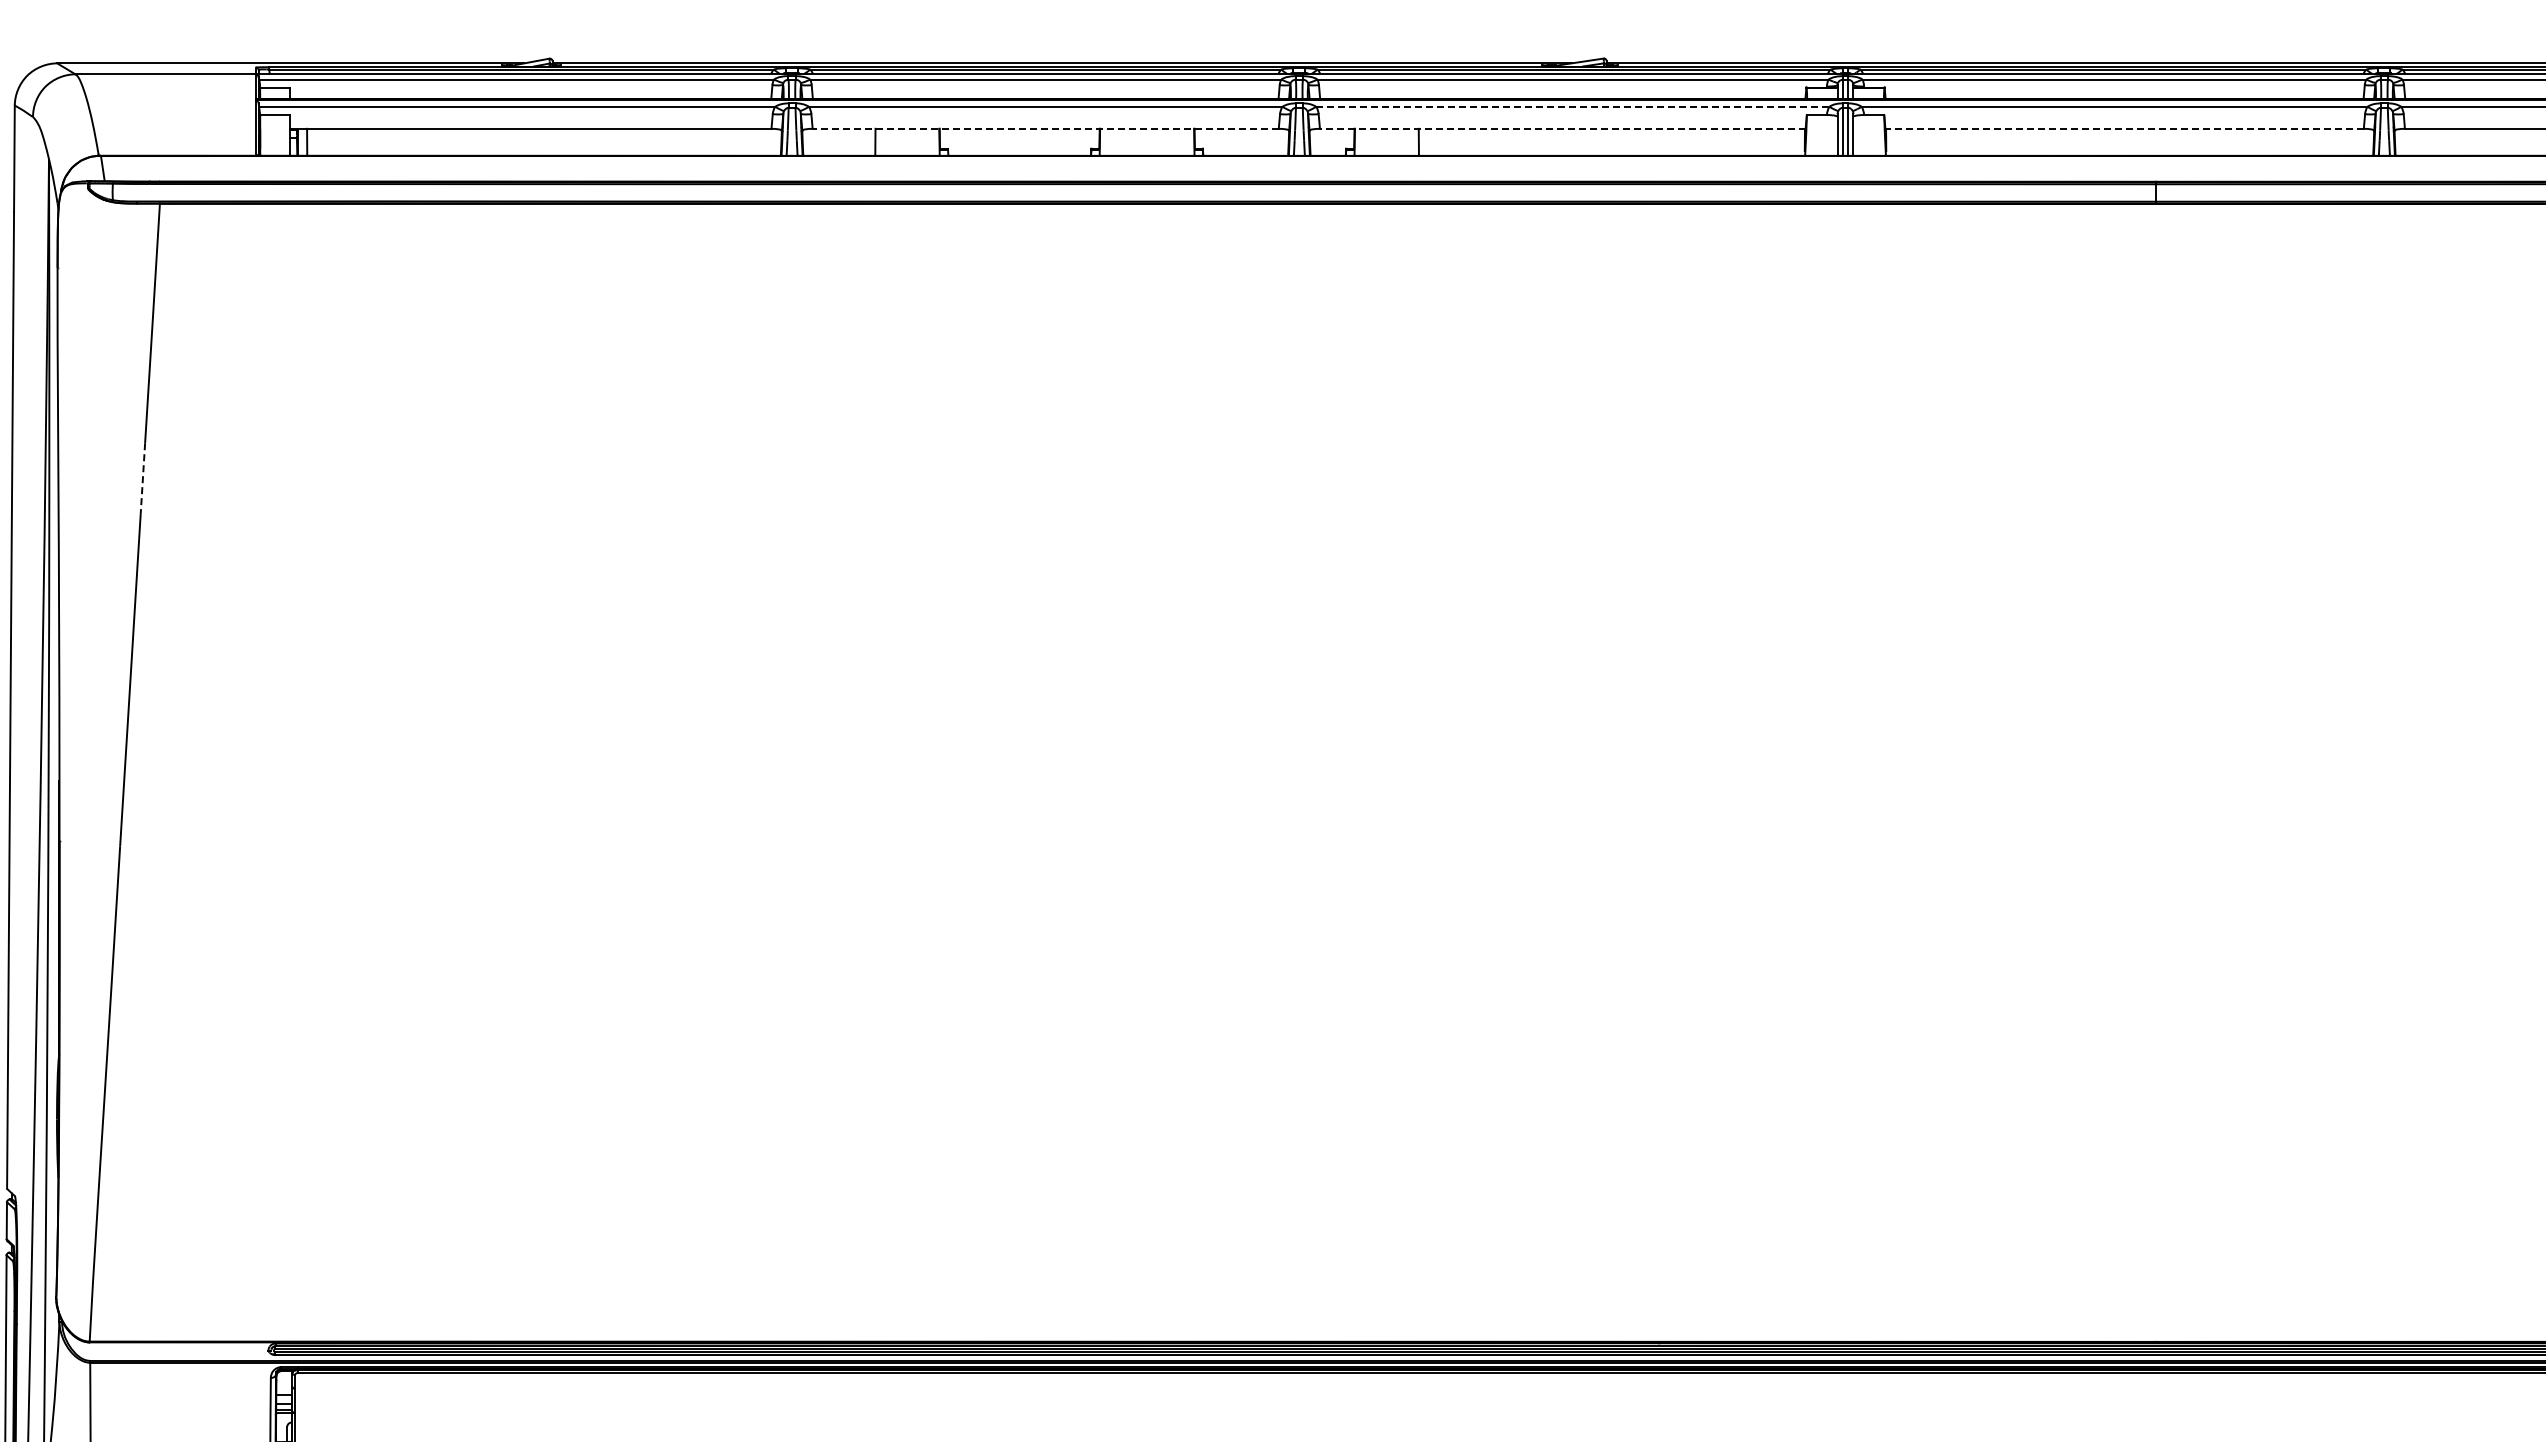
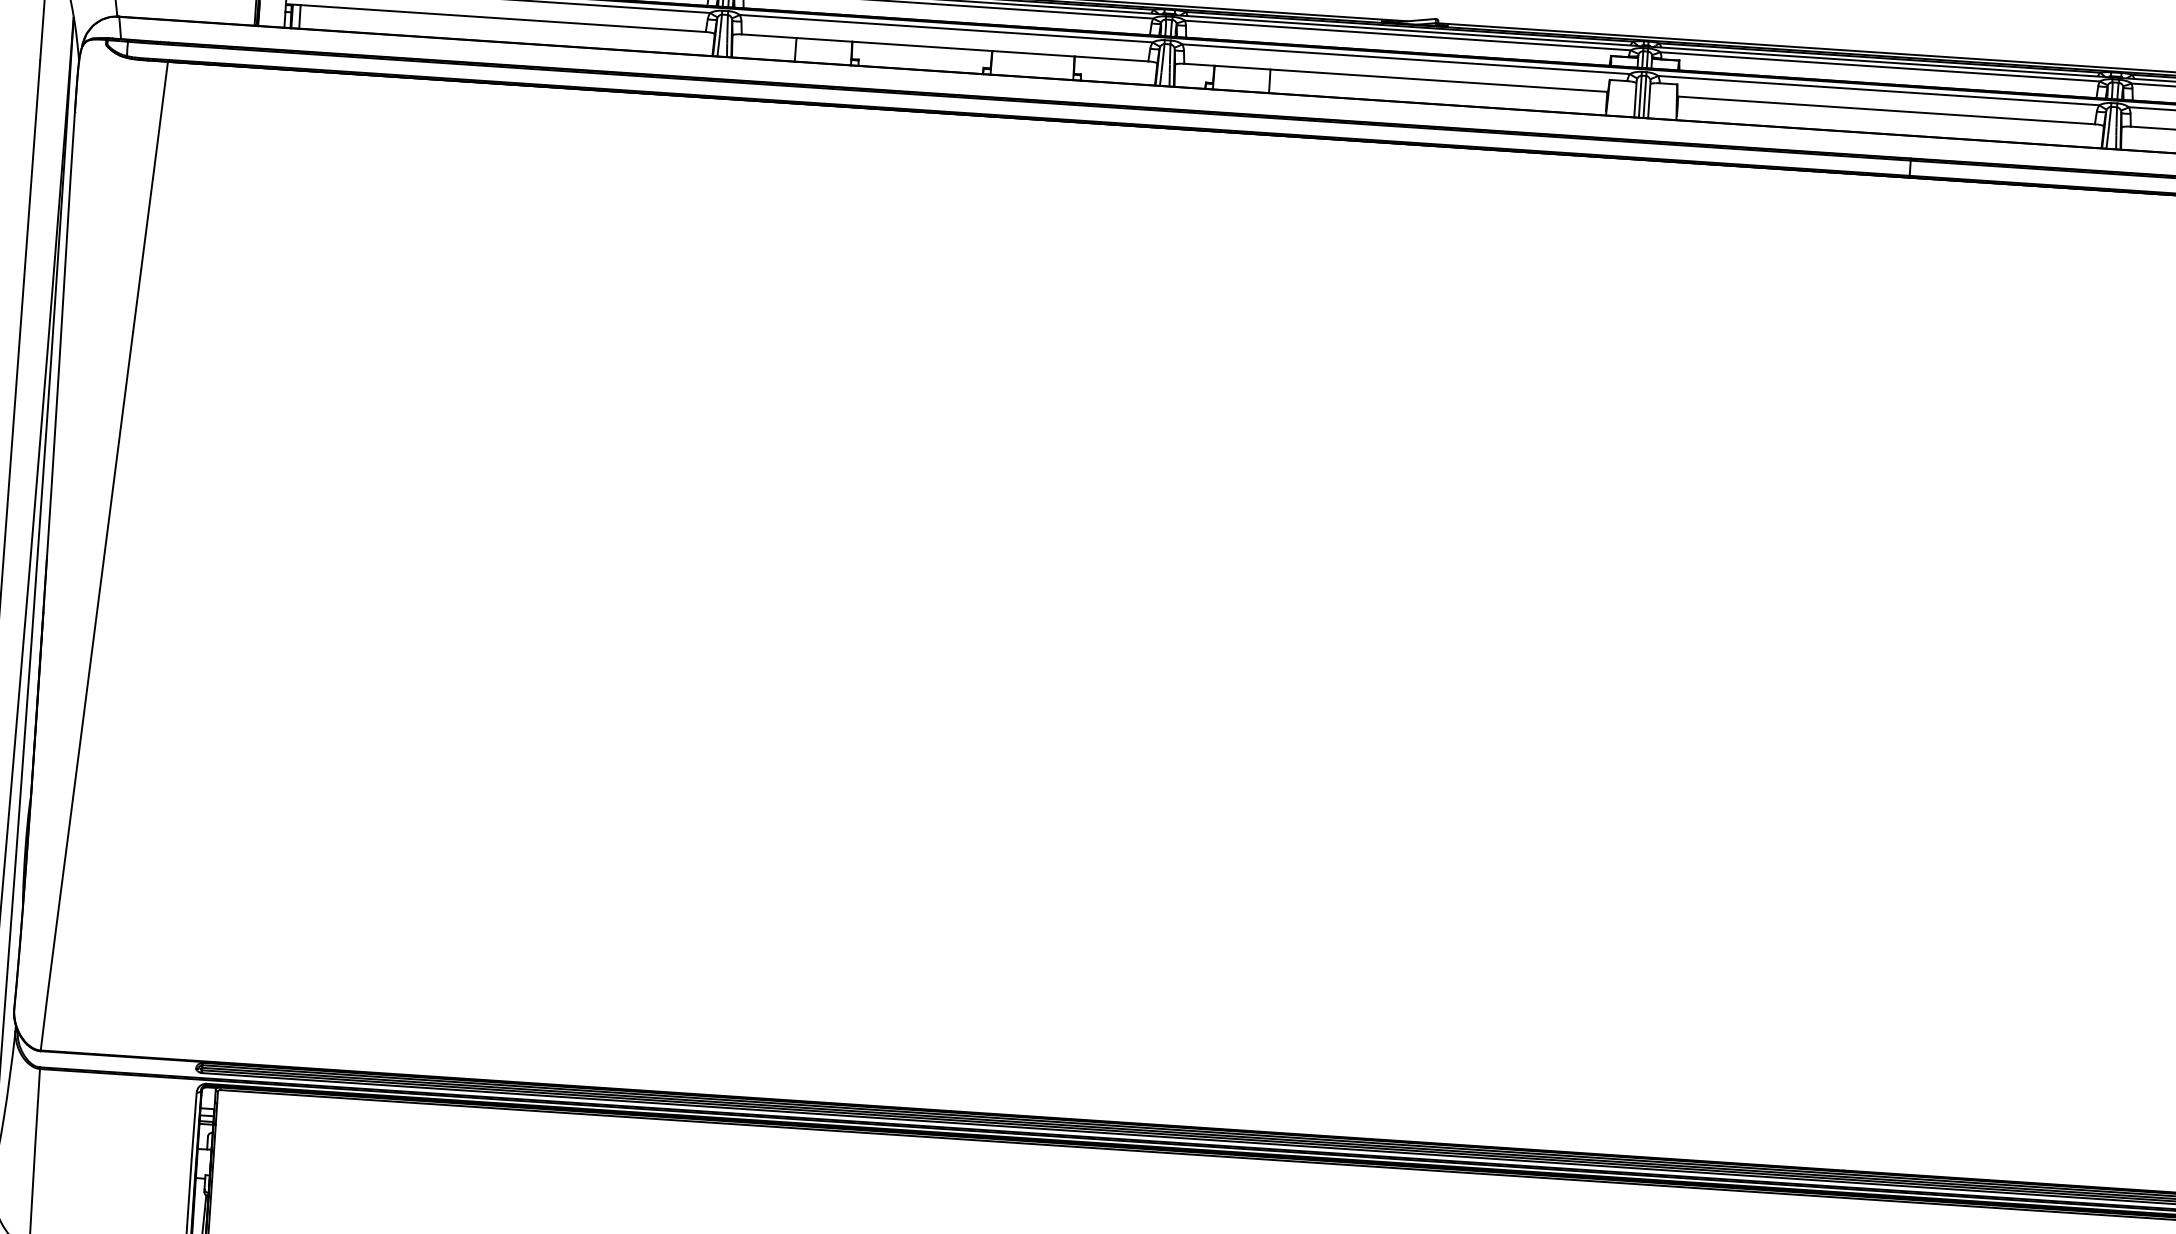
line: (1572, 106) -> (1405, 58), dashed -> solid
line: (1045, 128) -> (944, 47), dashed -> solid
line: (1562, 128) -> (1395, 77), dashed -> solid
line: (2124, 128) -> (1886, 110), dashed -> solid
line: (142, 478) -> (136, 300), dashed -> solid

